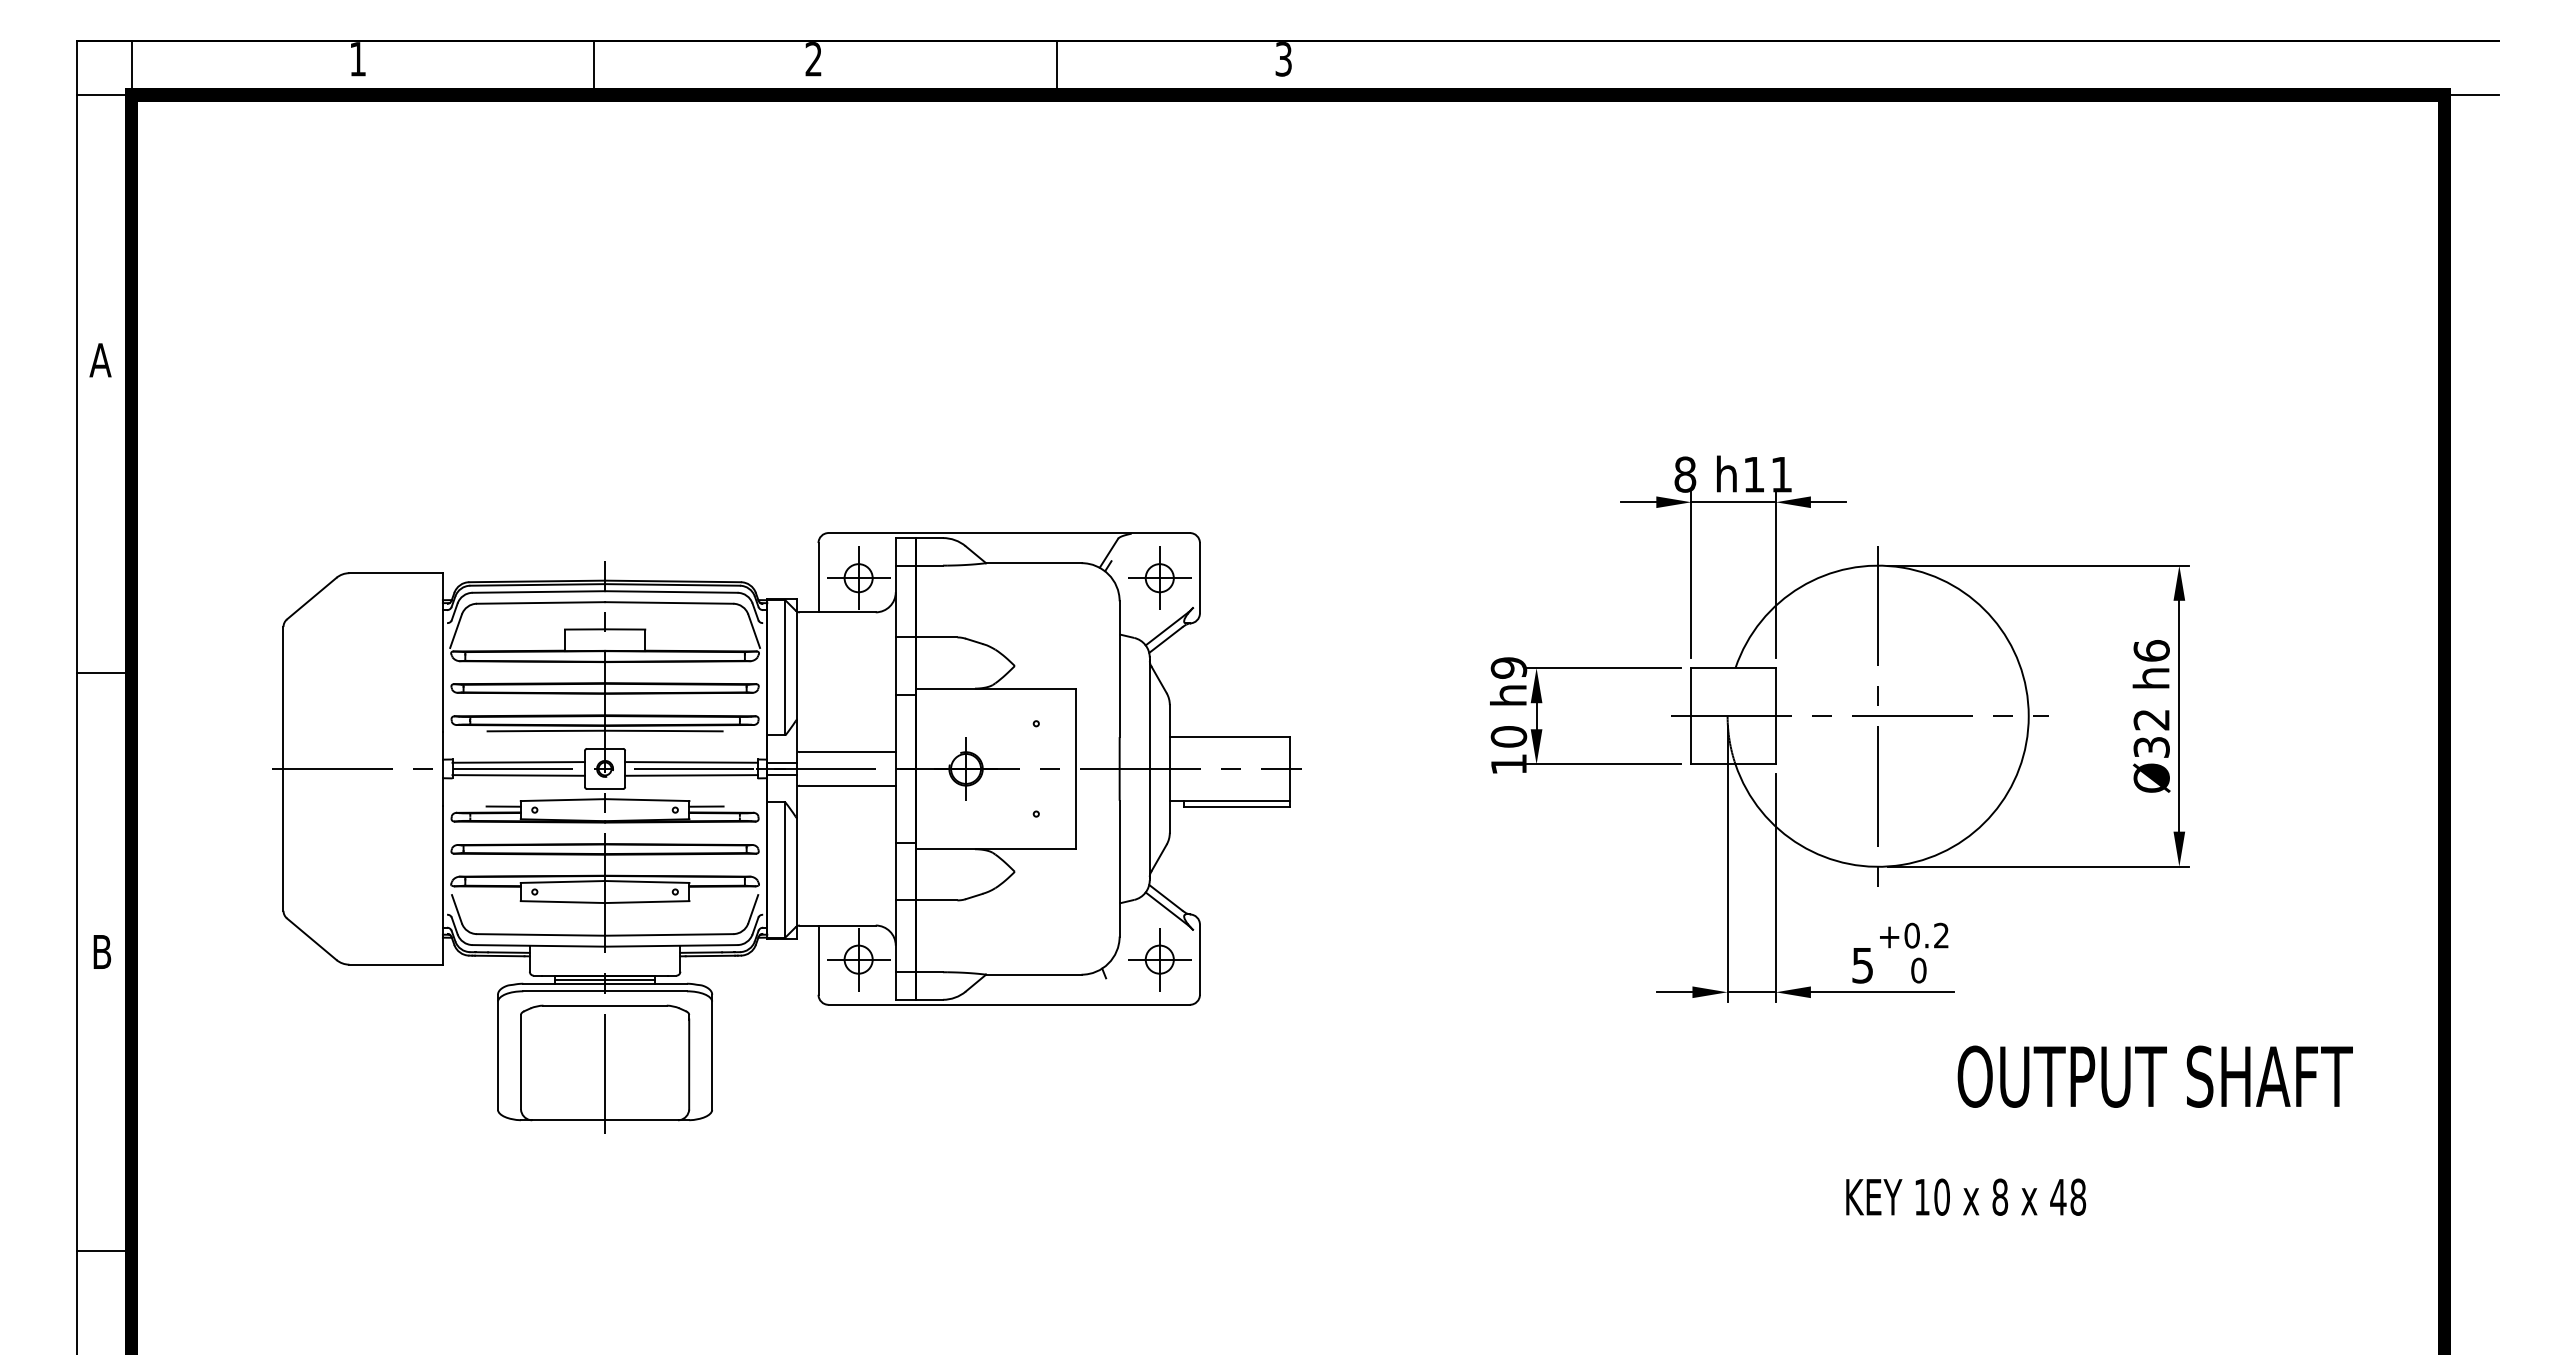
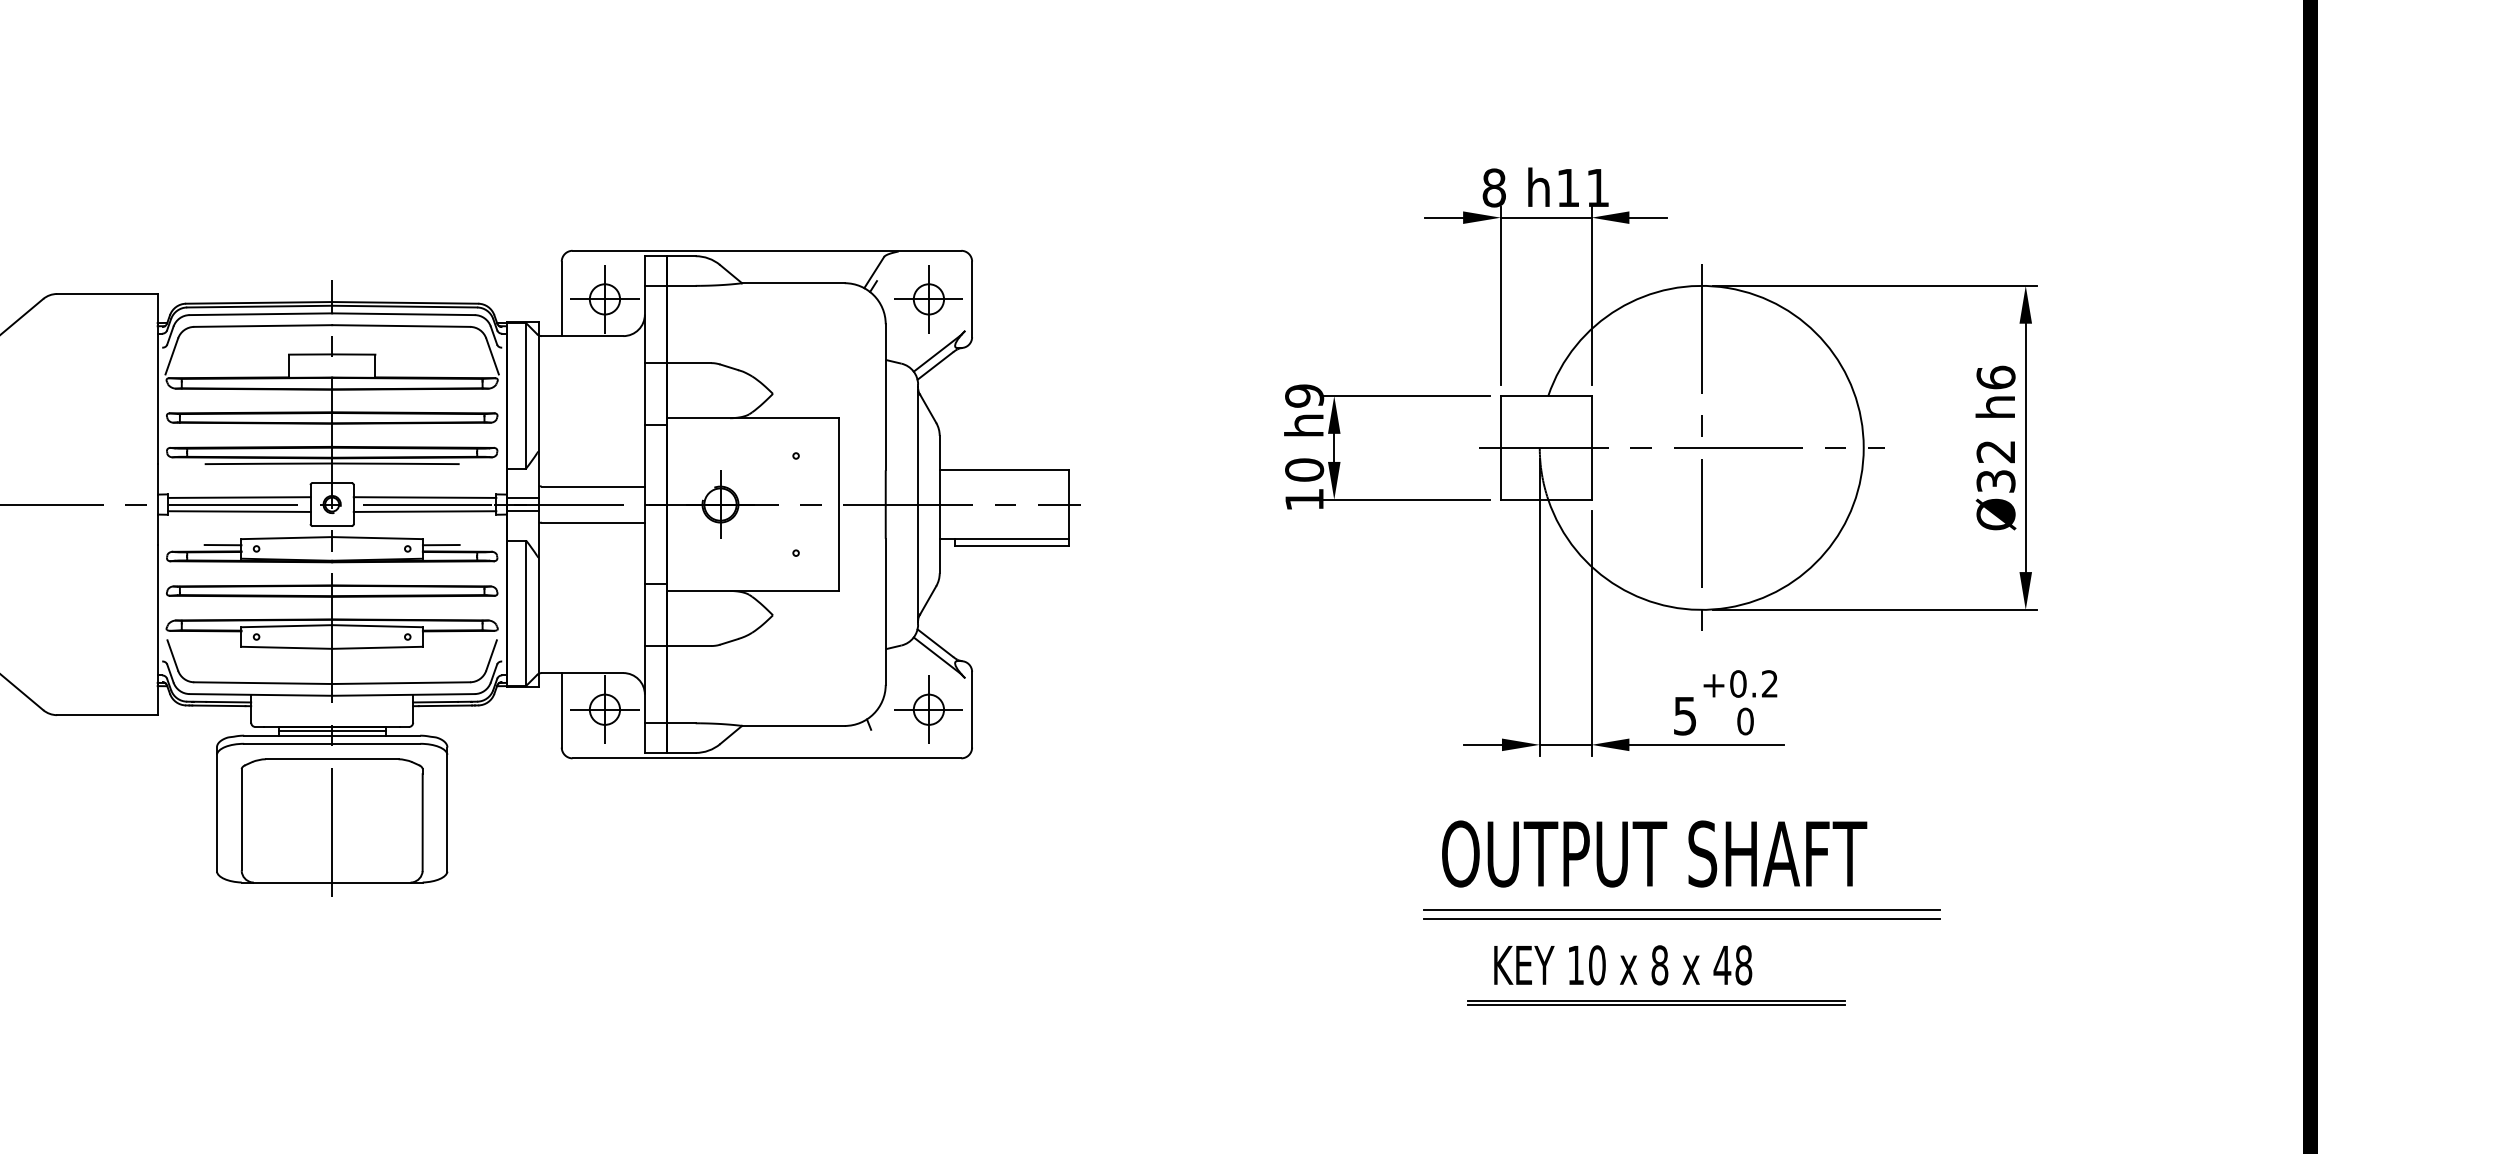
text: (2154, 1076) -> (1653, 853), moved
line: (1859, 1146) -> (1681, 910), added
line: (1859, 1154) -> (1681, 919), added
text: (1966, 1196) -> (1623, 964), moved
part: (1835, 1231) -> (1655, 1002), added

